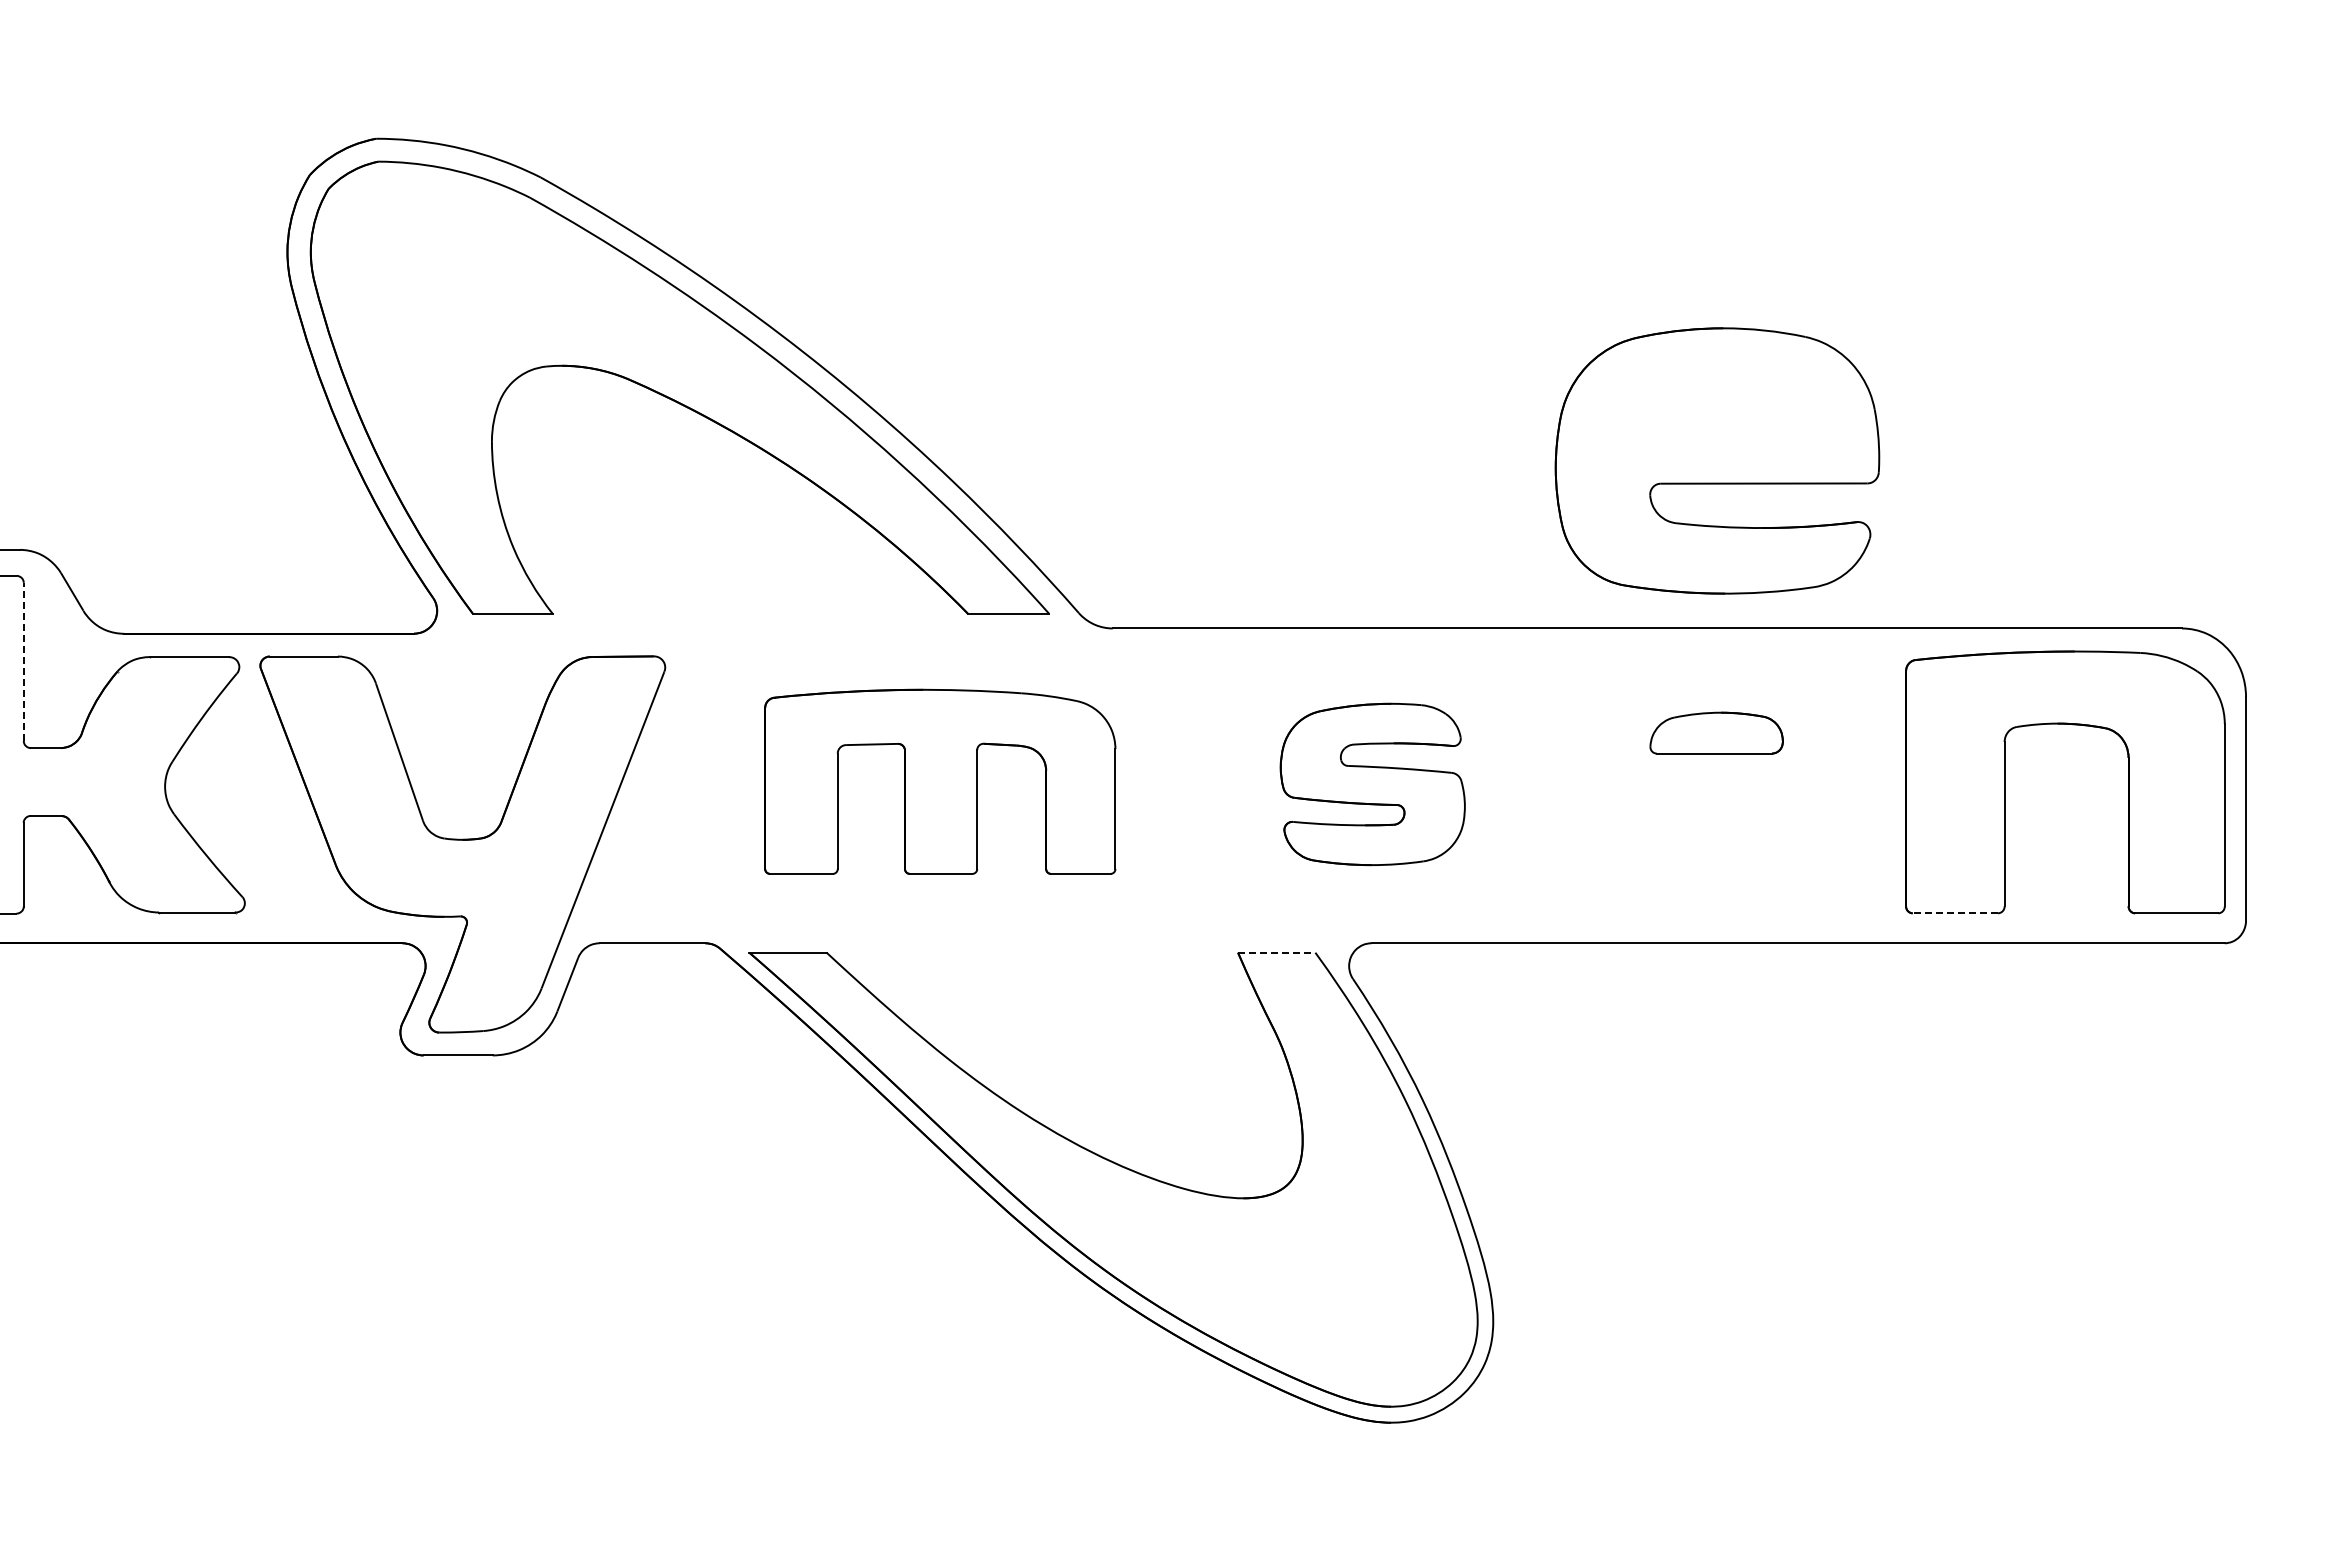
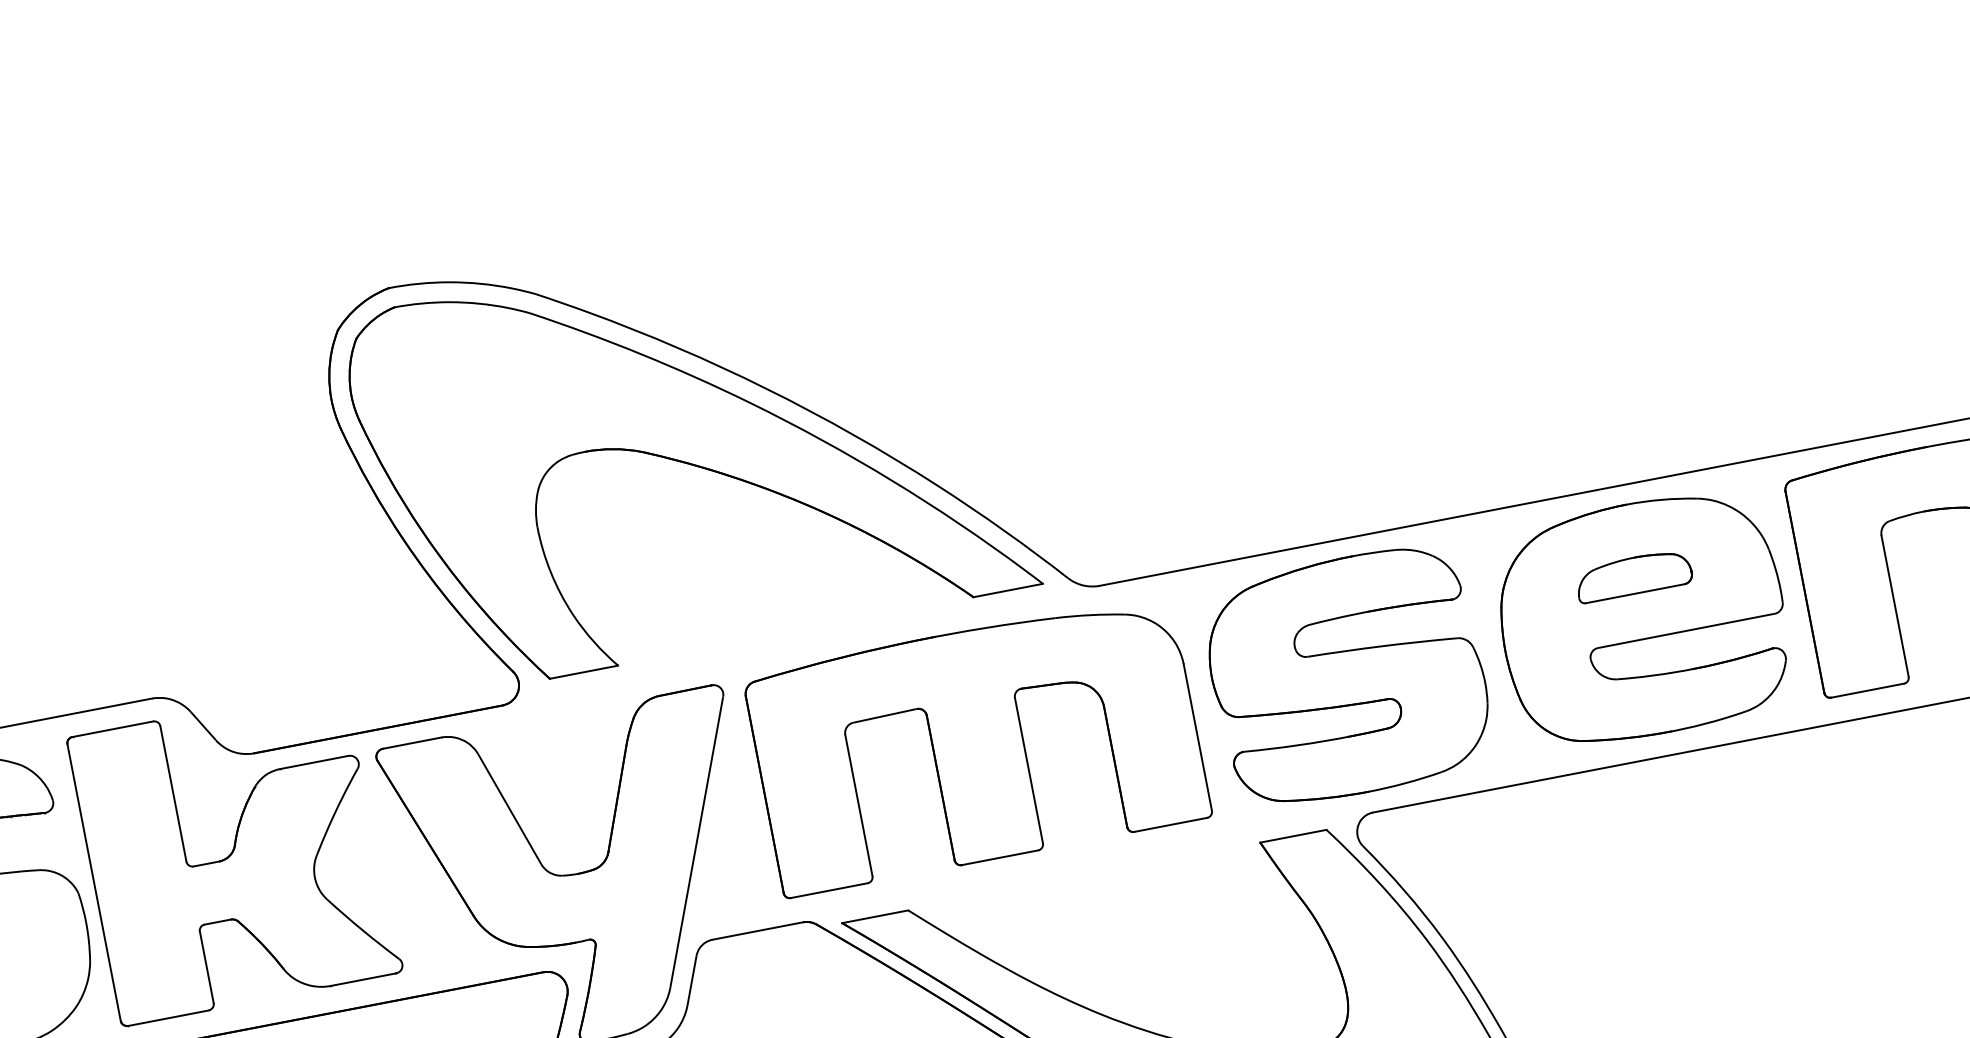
part: (1717, 460) -> (1642, 618), moved
line: (23, 661) -> (173, 793), dashed -> solid
part: (940, 781) -> (977, 745), size x1.43
part: (1372, 784) -> (1347, 676), size x1.67
line: (1955, 913) -> (1867, 690), dashed -> solid
line: (1276, 952) -> (1293, 836), dashed -> solid

